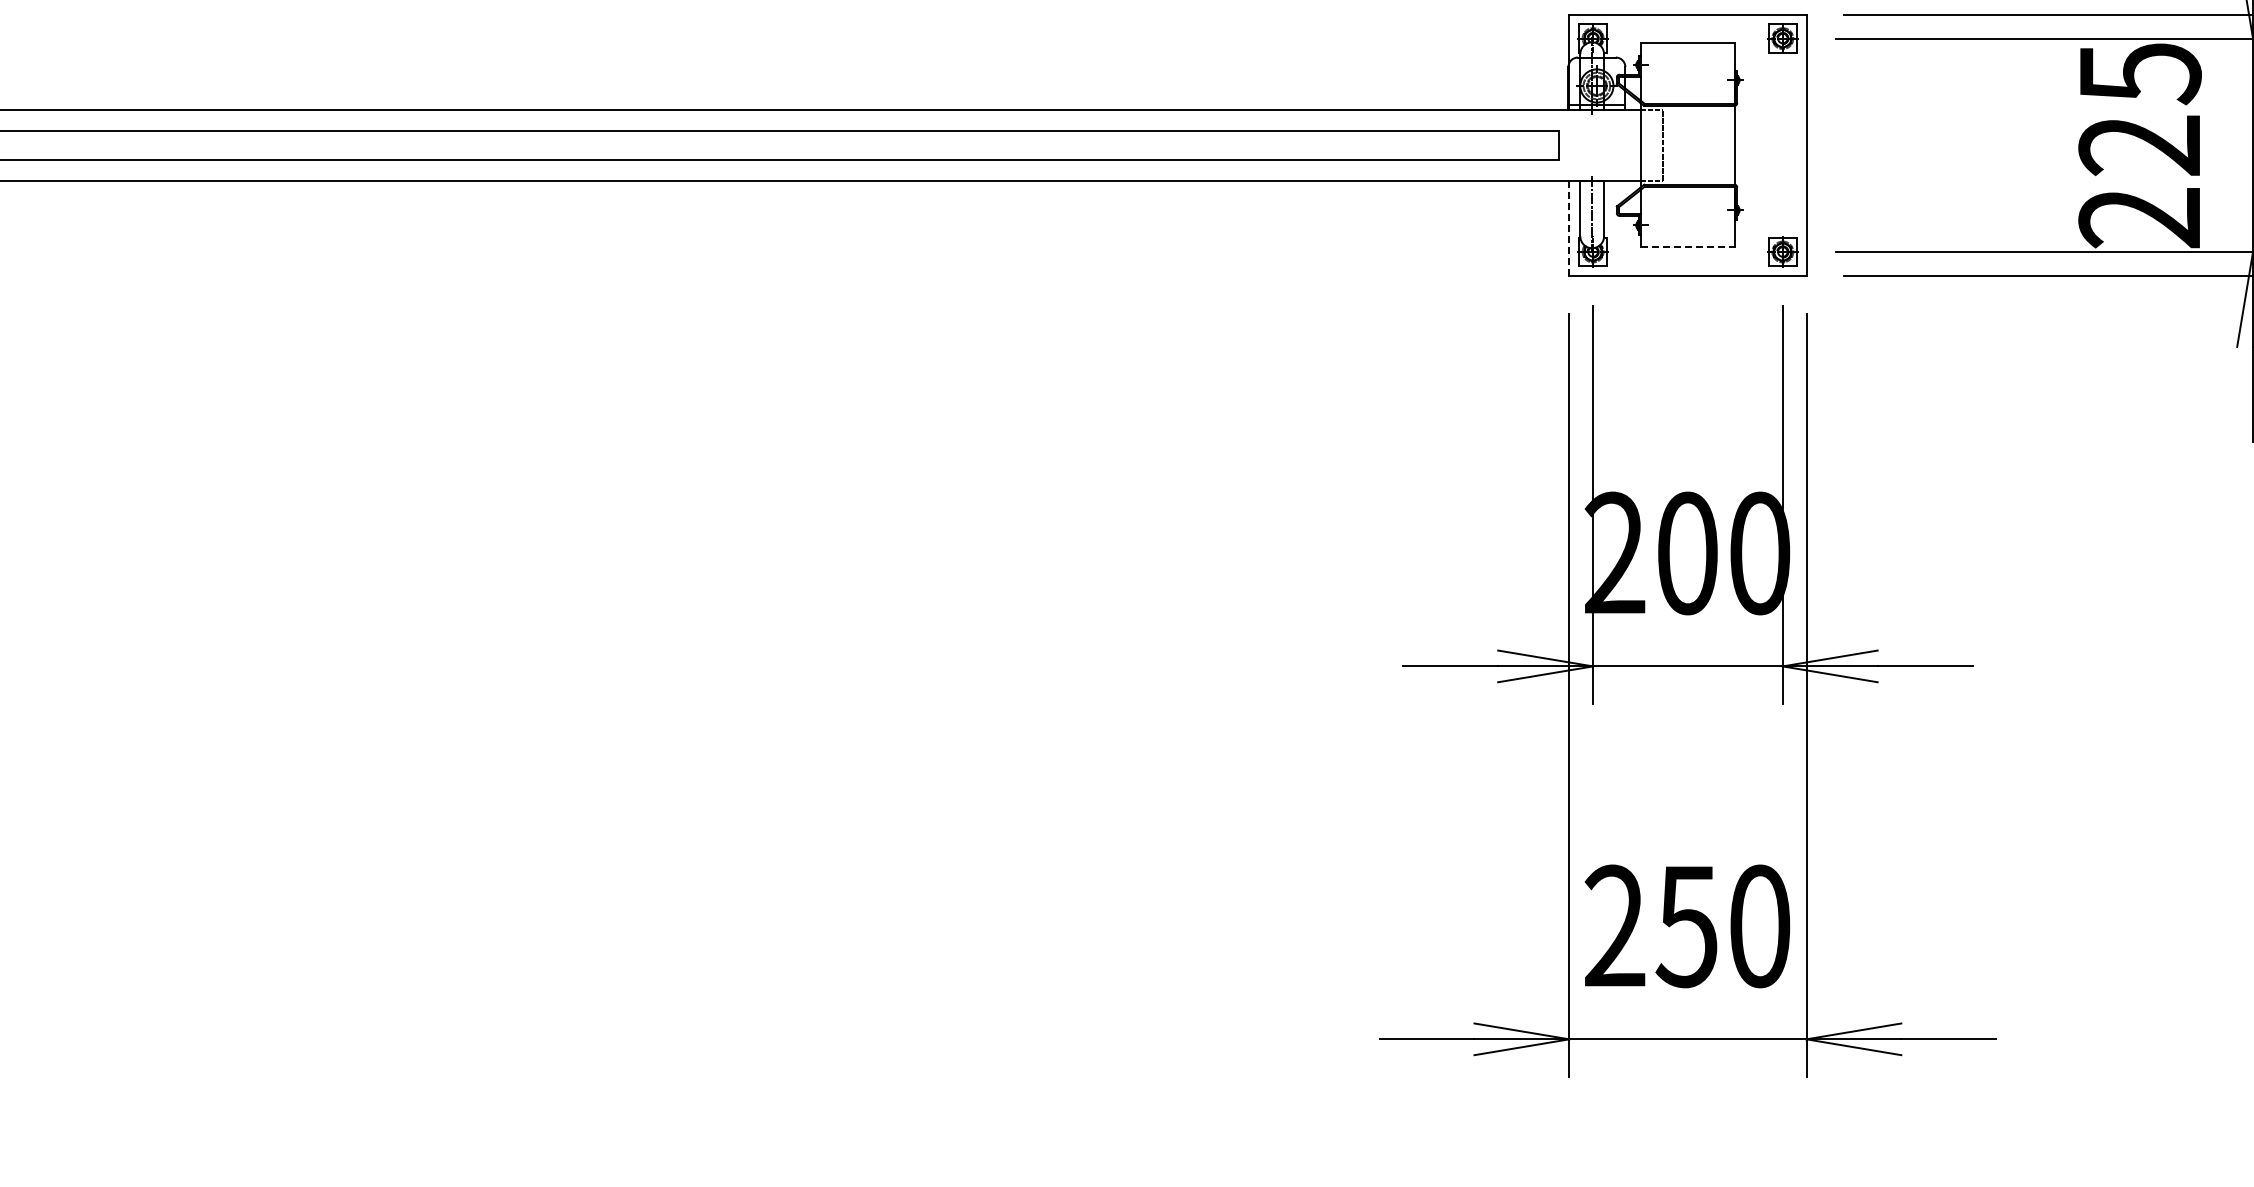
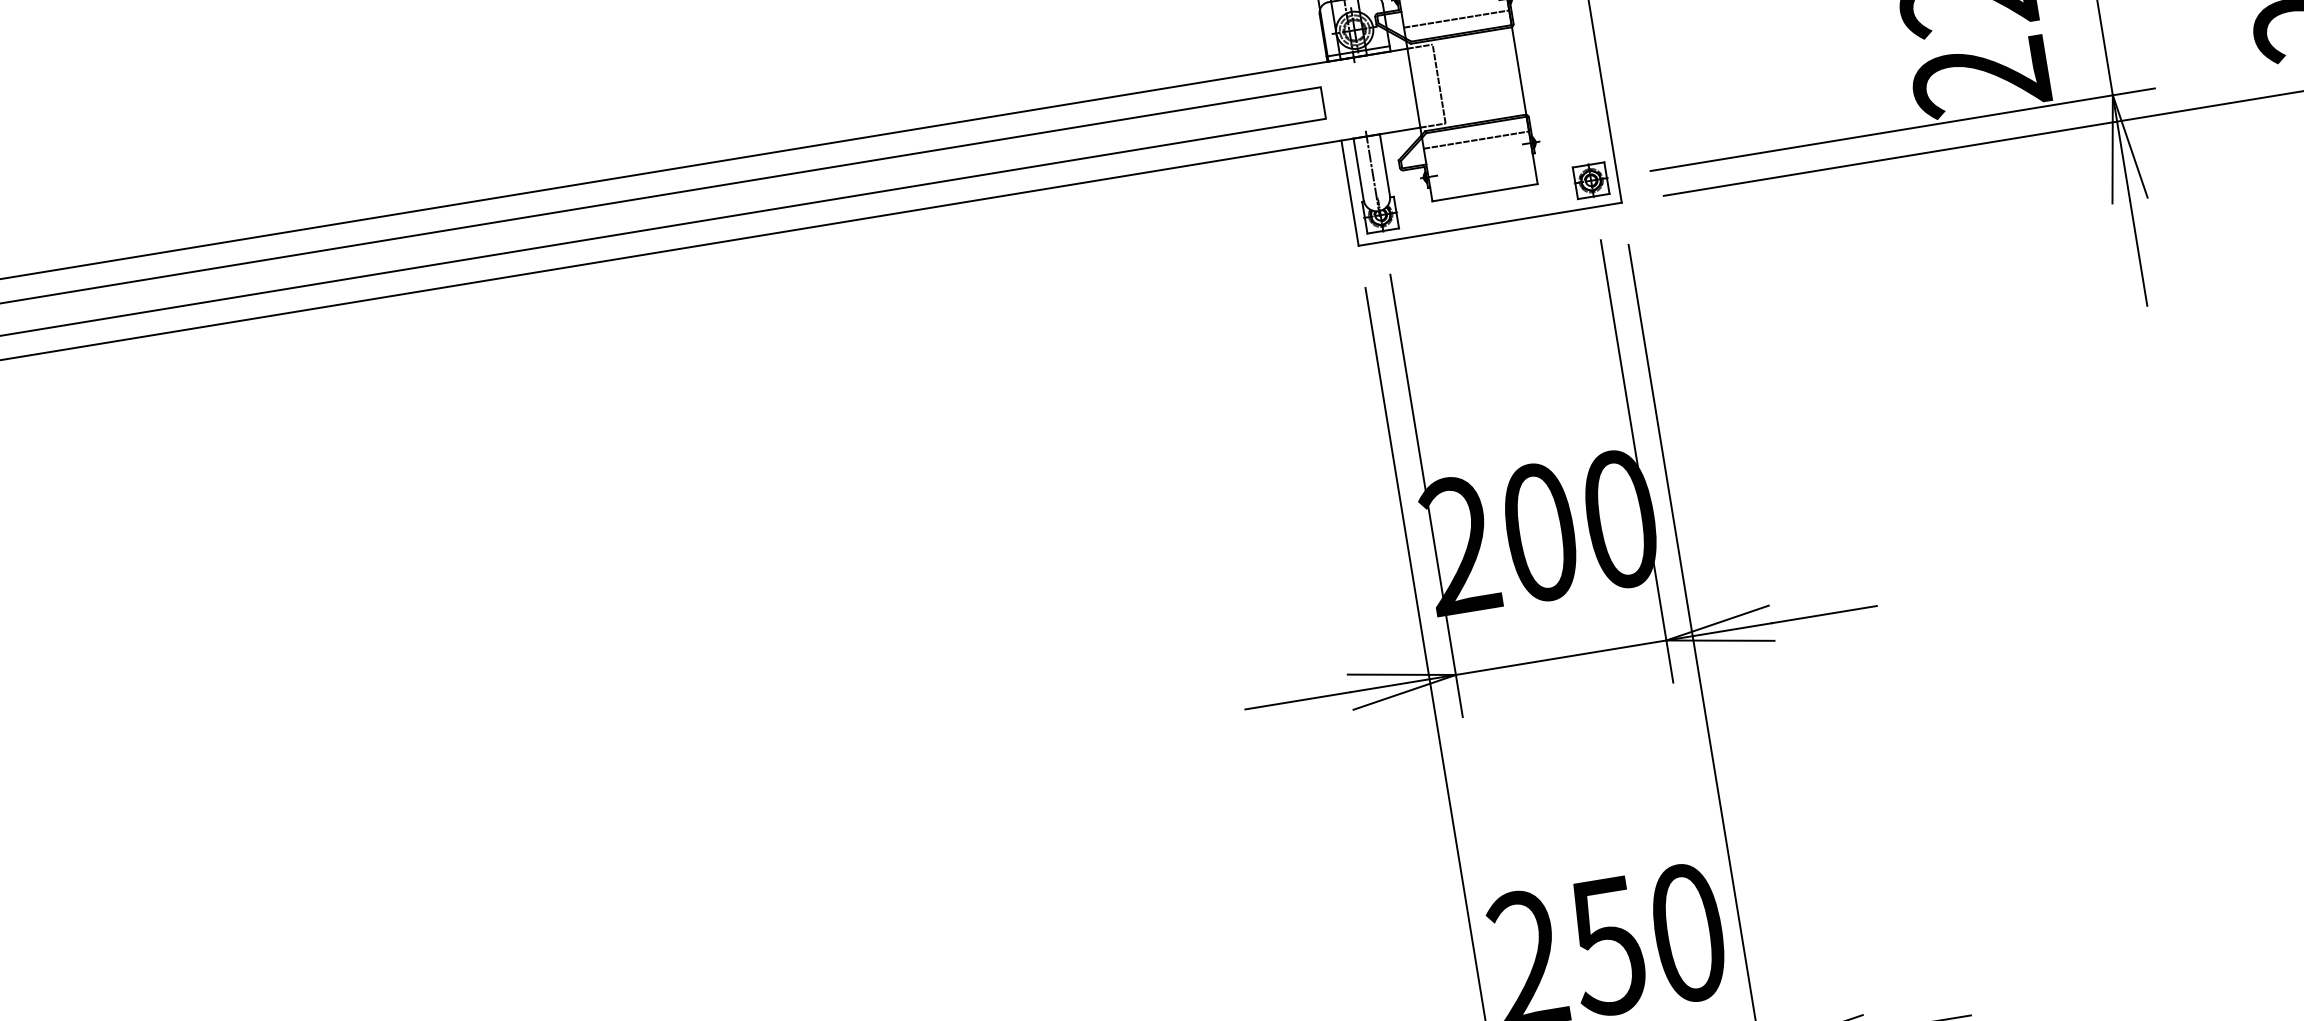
line: (1687, 90) -> (1456, 18), added
line: (1687, 199) -> (1475, 139), added
line: (1569, 227) -> (1350, 192), dashed -> solid
line: (1688, 247) -> (1485, 192), dashed -> solid

